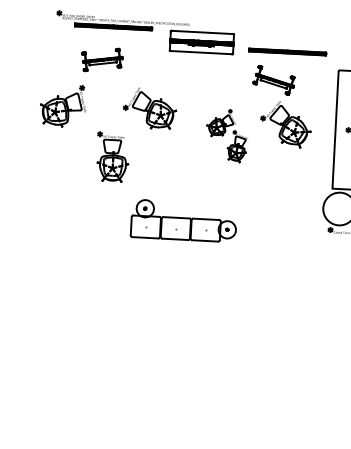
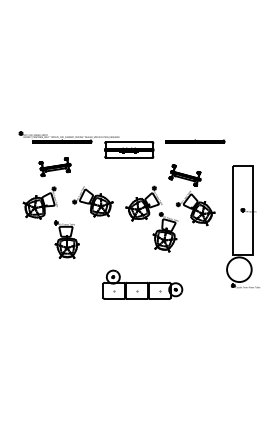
line: (288, 51) -> (195, 141), moved
part: (61, 105) -> (39, 202), moved
part: (226, 134) -> (151, 218), size x1.67
part: (183, 220) -> (142, 284), moved

